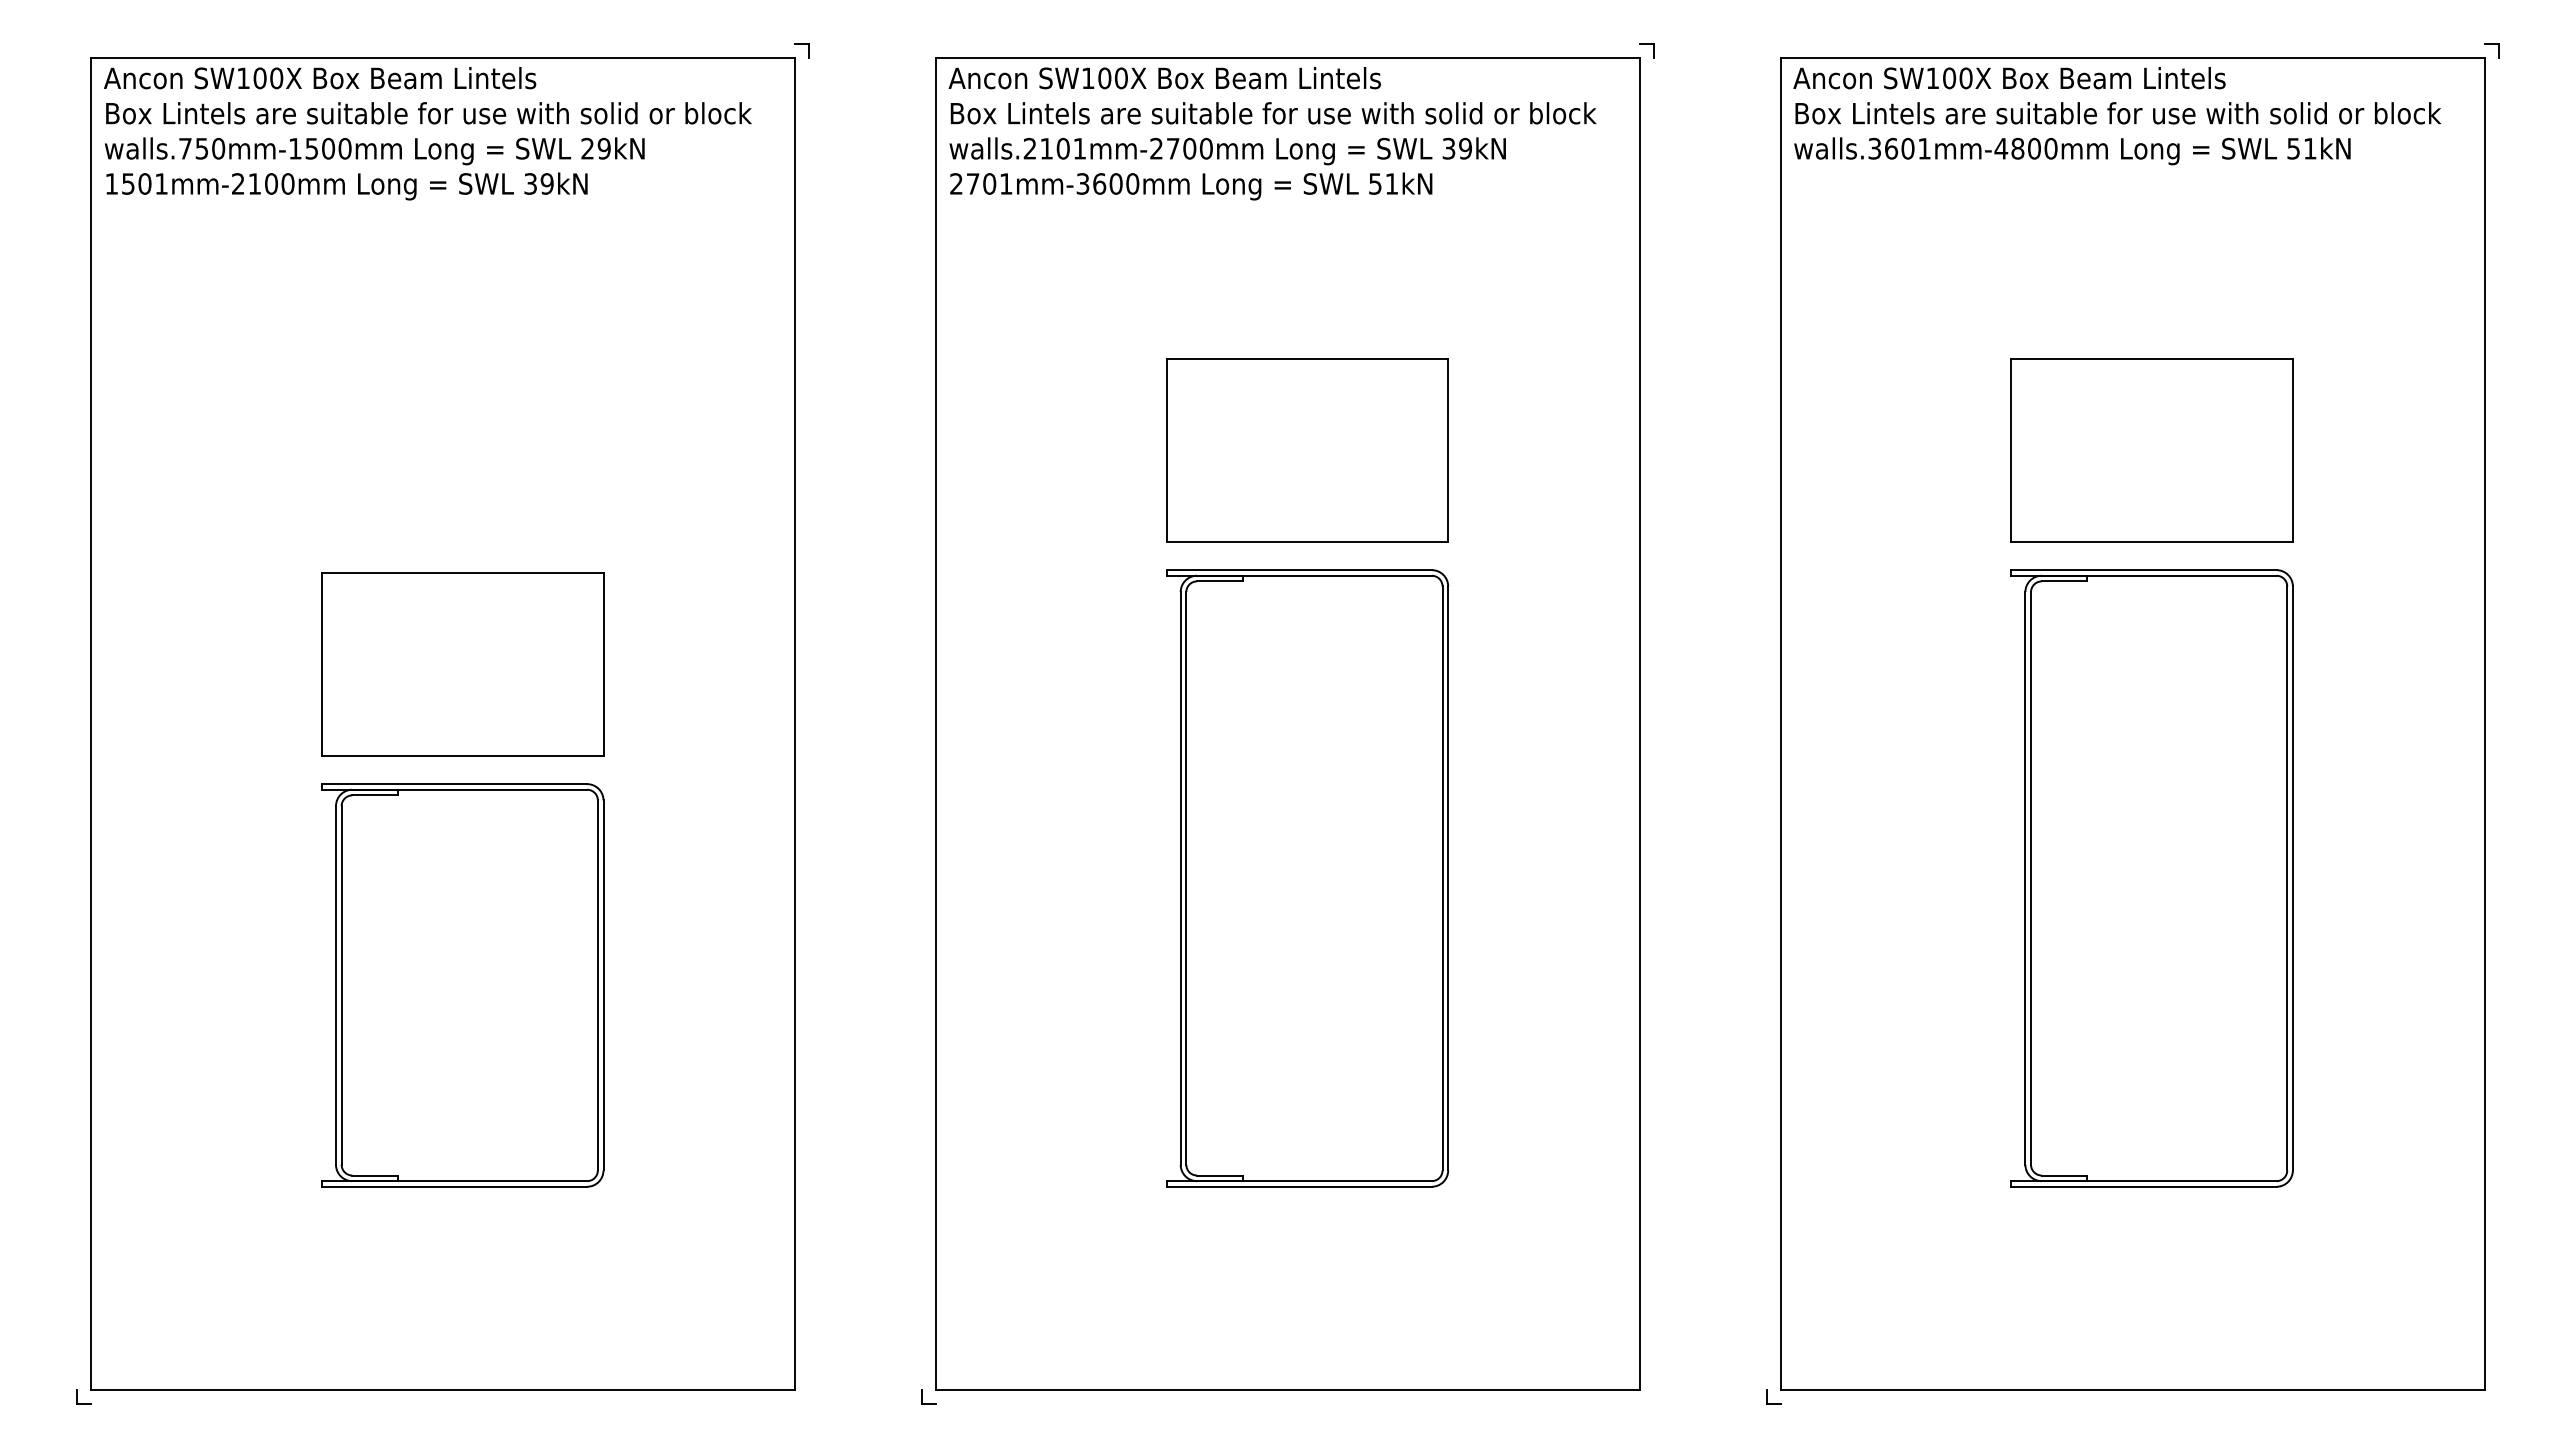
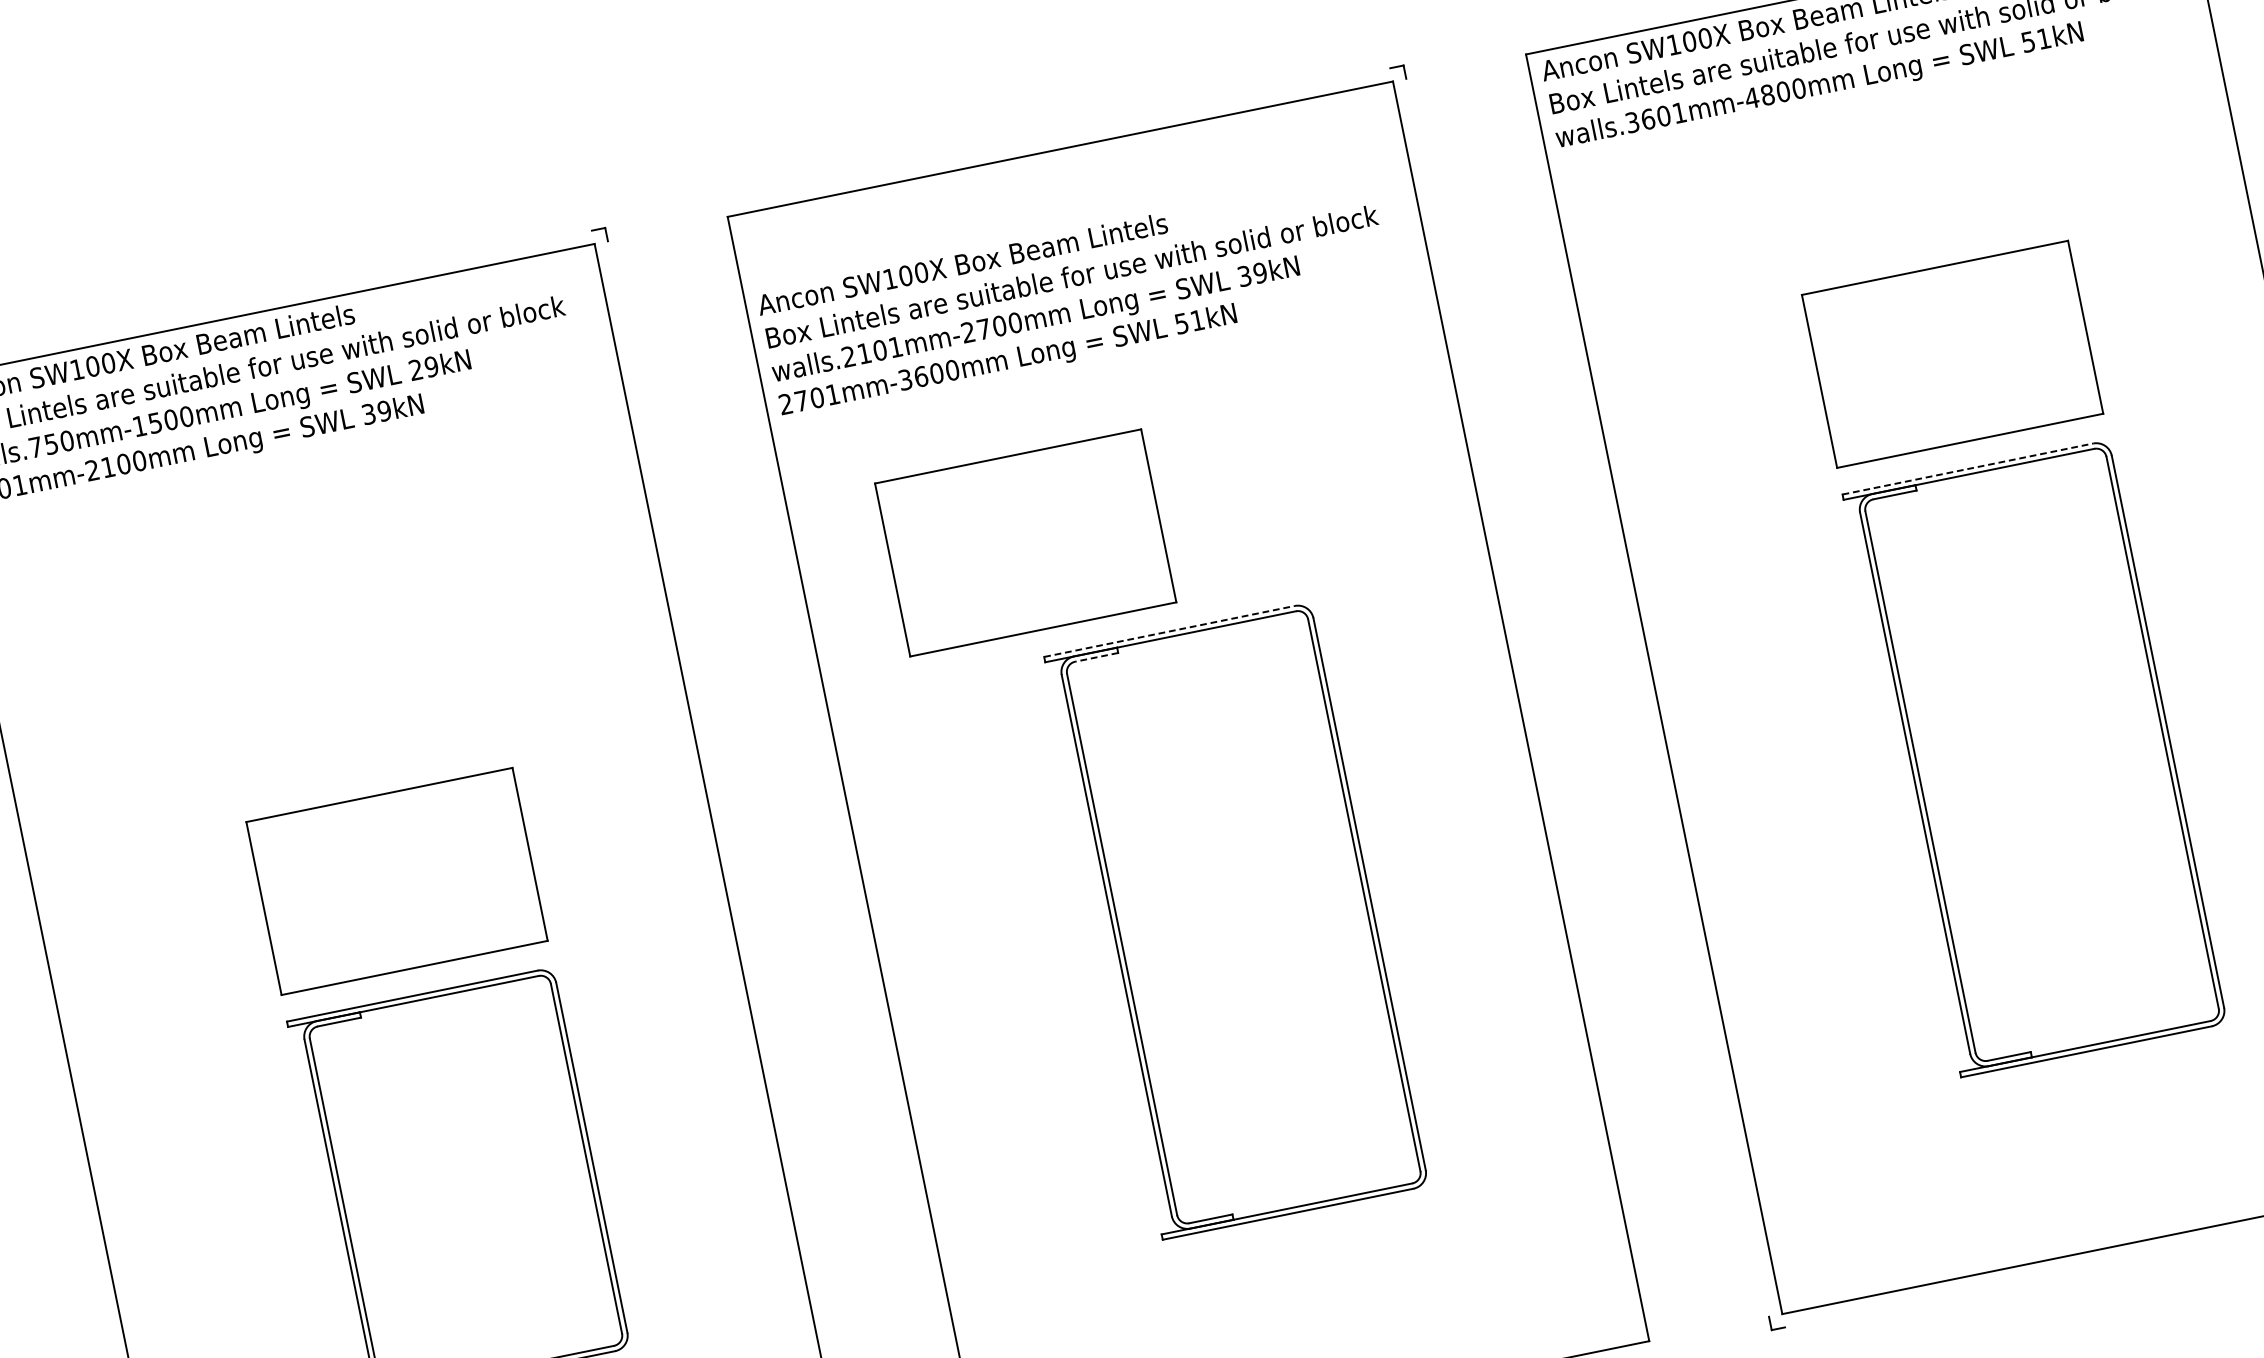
text: (1272, 133) -> (1074, 295), moved
part: (1307, 450) -> (1025, 542), moved
line: (1299, 570) -> (1169, 631), solid -> dashed
line: (2143, 570) -> (1967, 469), solid -> dashed
line: (1219, 581) -> (1096, 657), solid -> dashed

